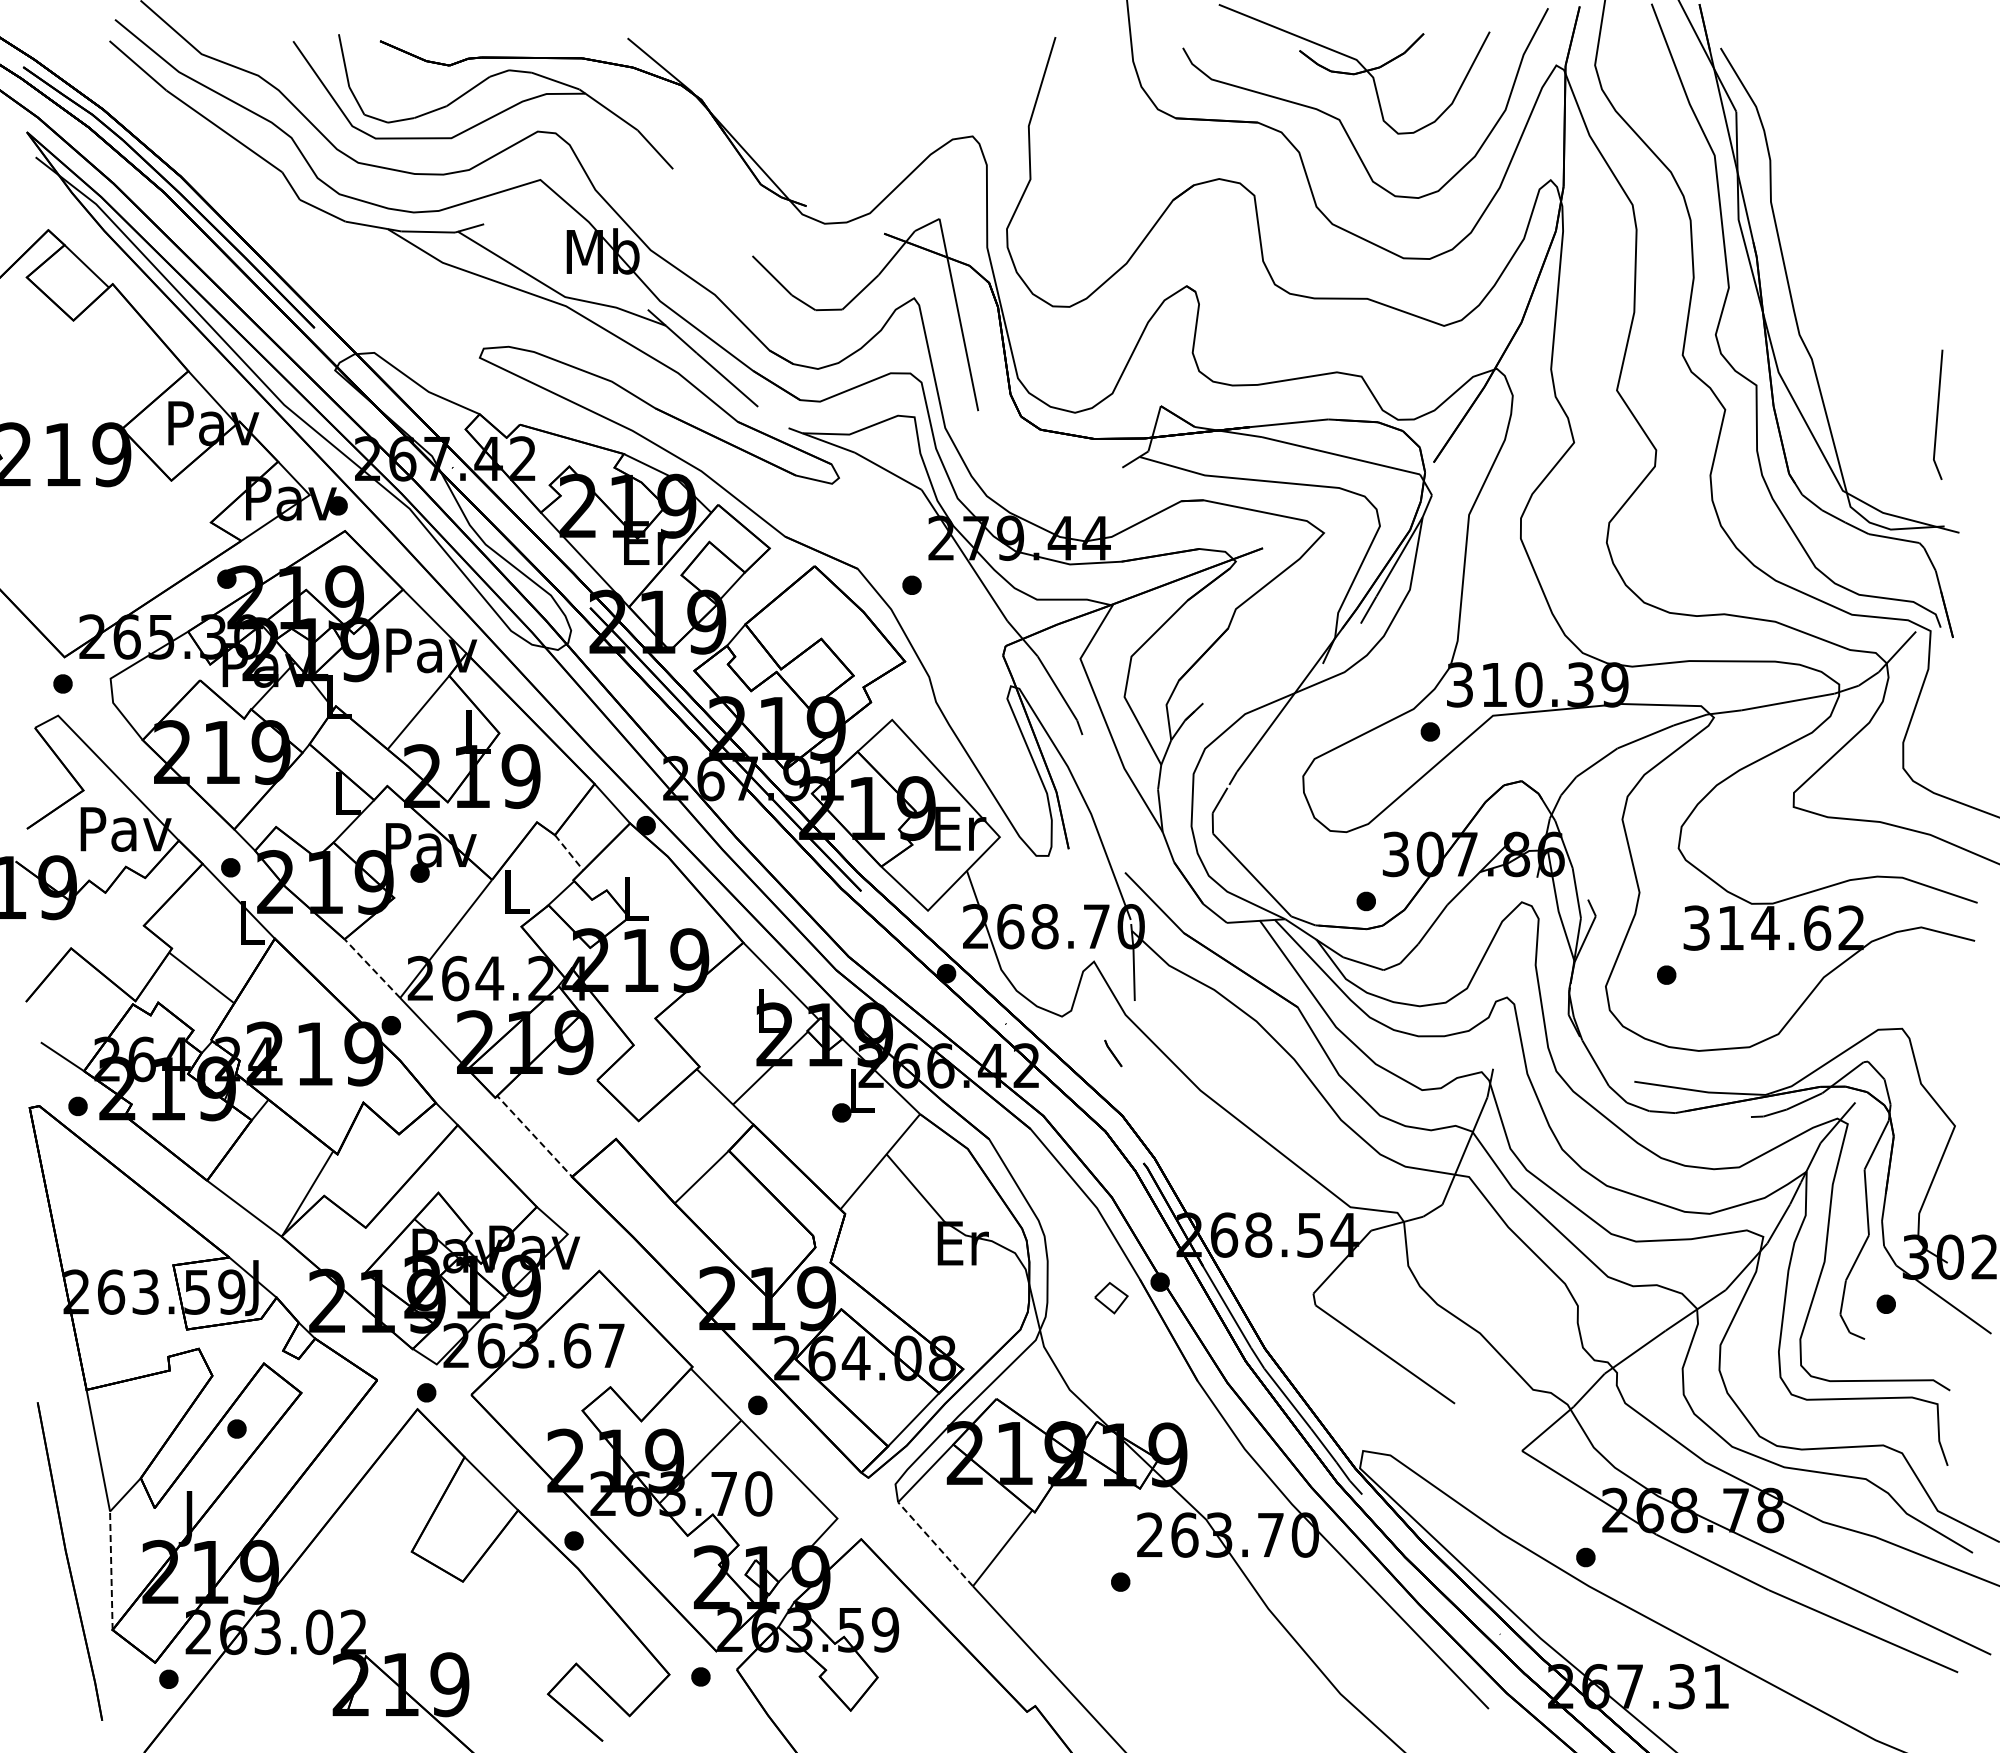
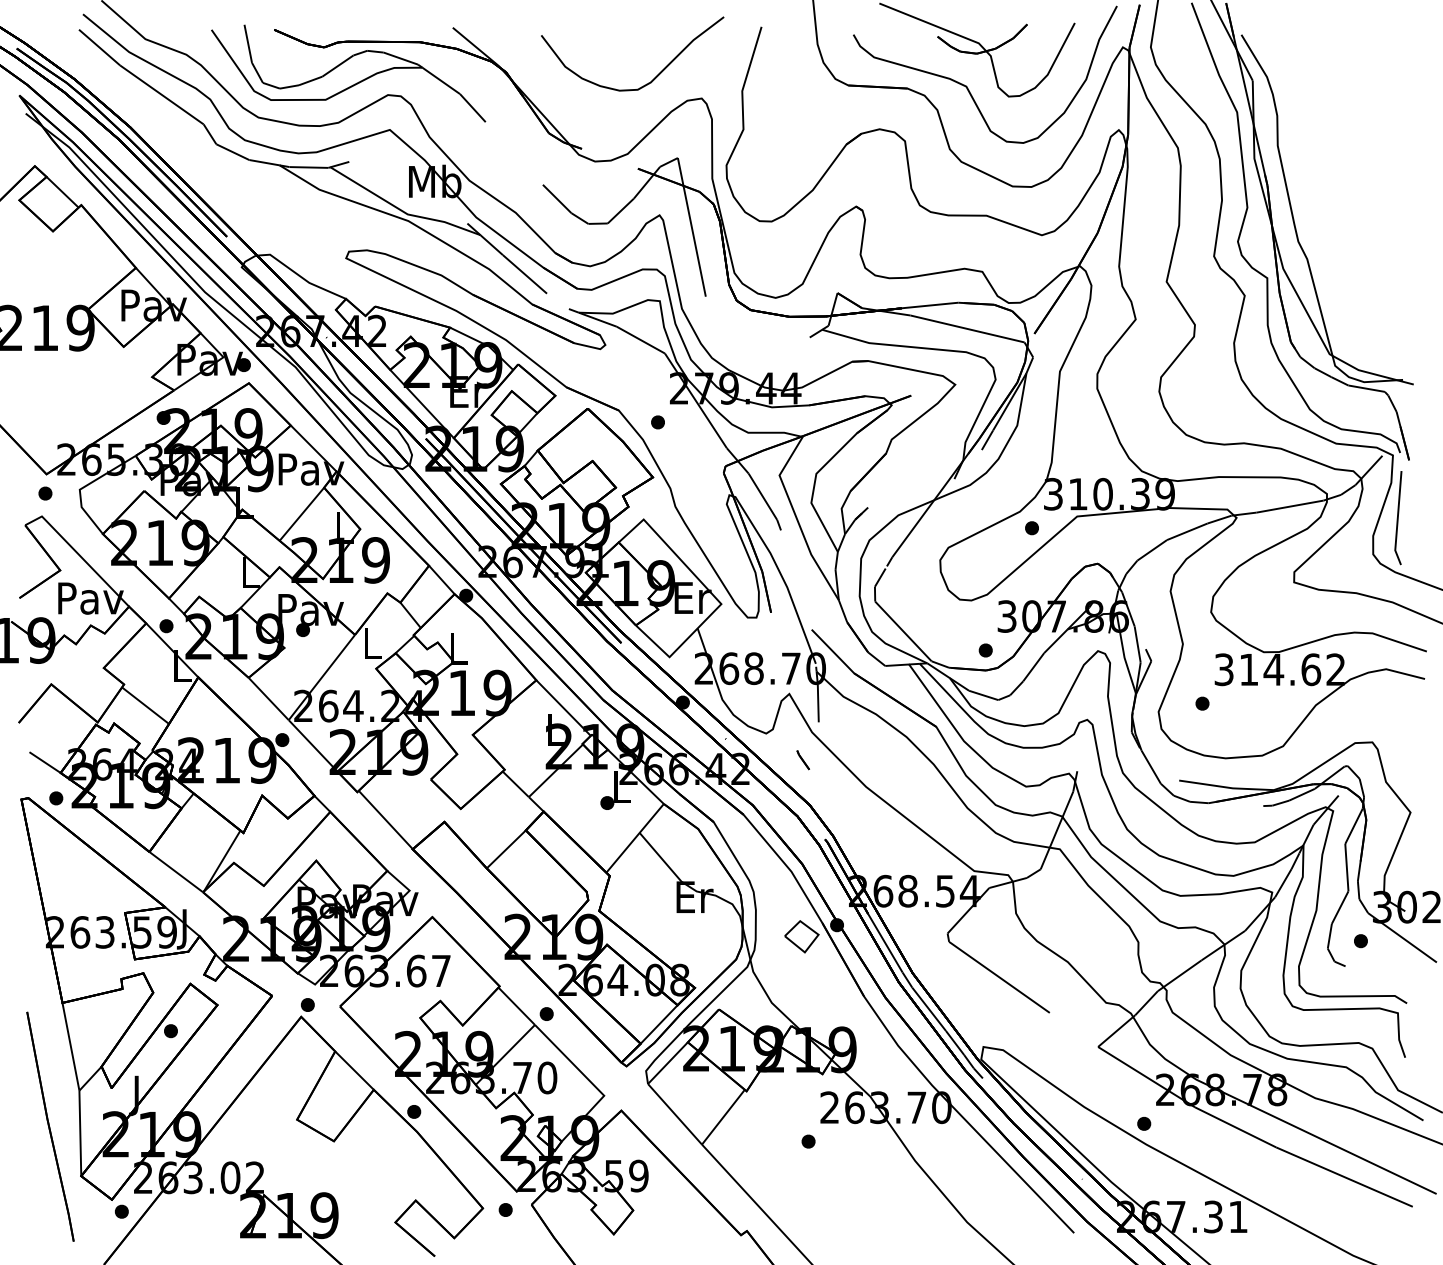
curve: (908, 106) -> (655, 76), added
line: (1938, 414) -> (1398, 517), moved
line: (569, 852) -> (410, 615), dashed -> solid
line: (372, 968) -> (268, 698), dashed -> solid
line: (535, 1137) -> (386, 820), dashed -> solid
part: (1111, 1297) -> (801, 936), size x1.43
line: (935, 1543) -> (674, 1113), dashed -> solid
line: (111, 1570) -> (80, 1133), dashed -> solid

